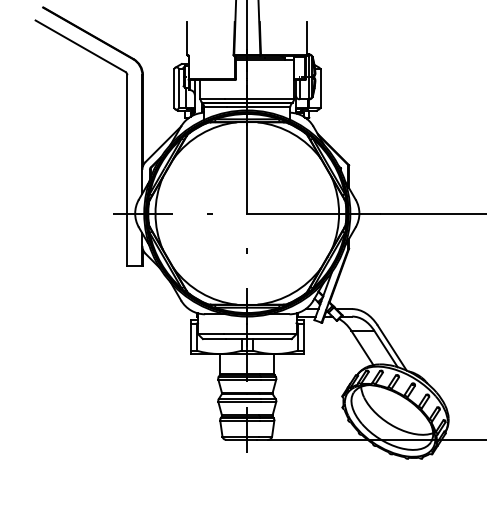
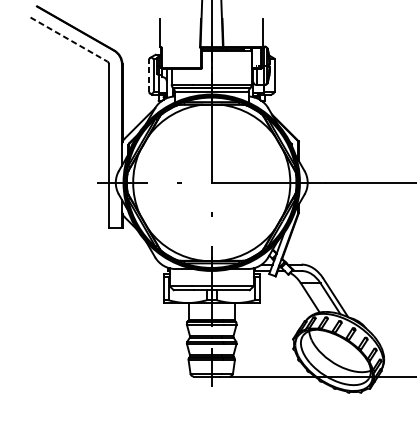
line: (80, 46) -> (68, 39), solid -> dashed
line: (173, 88) -> (148, 75), solid -> dashed

